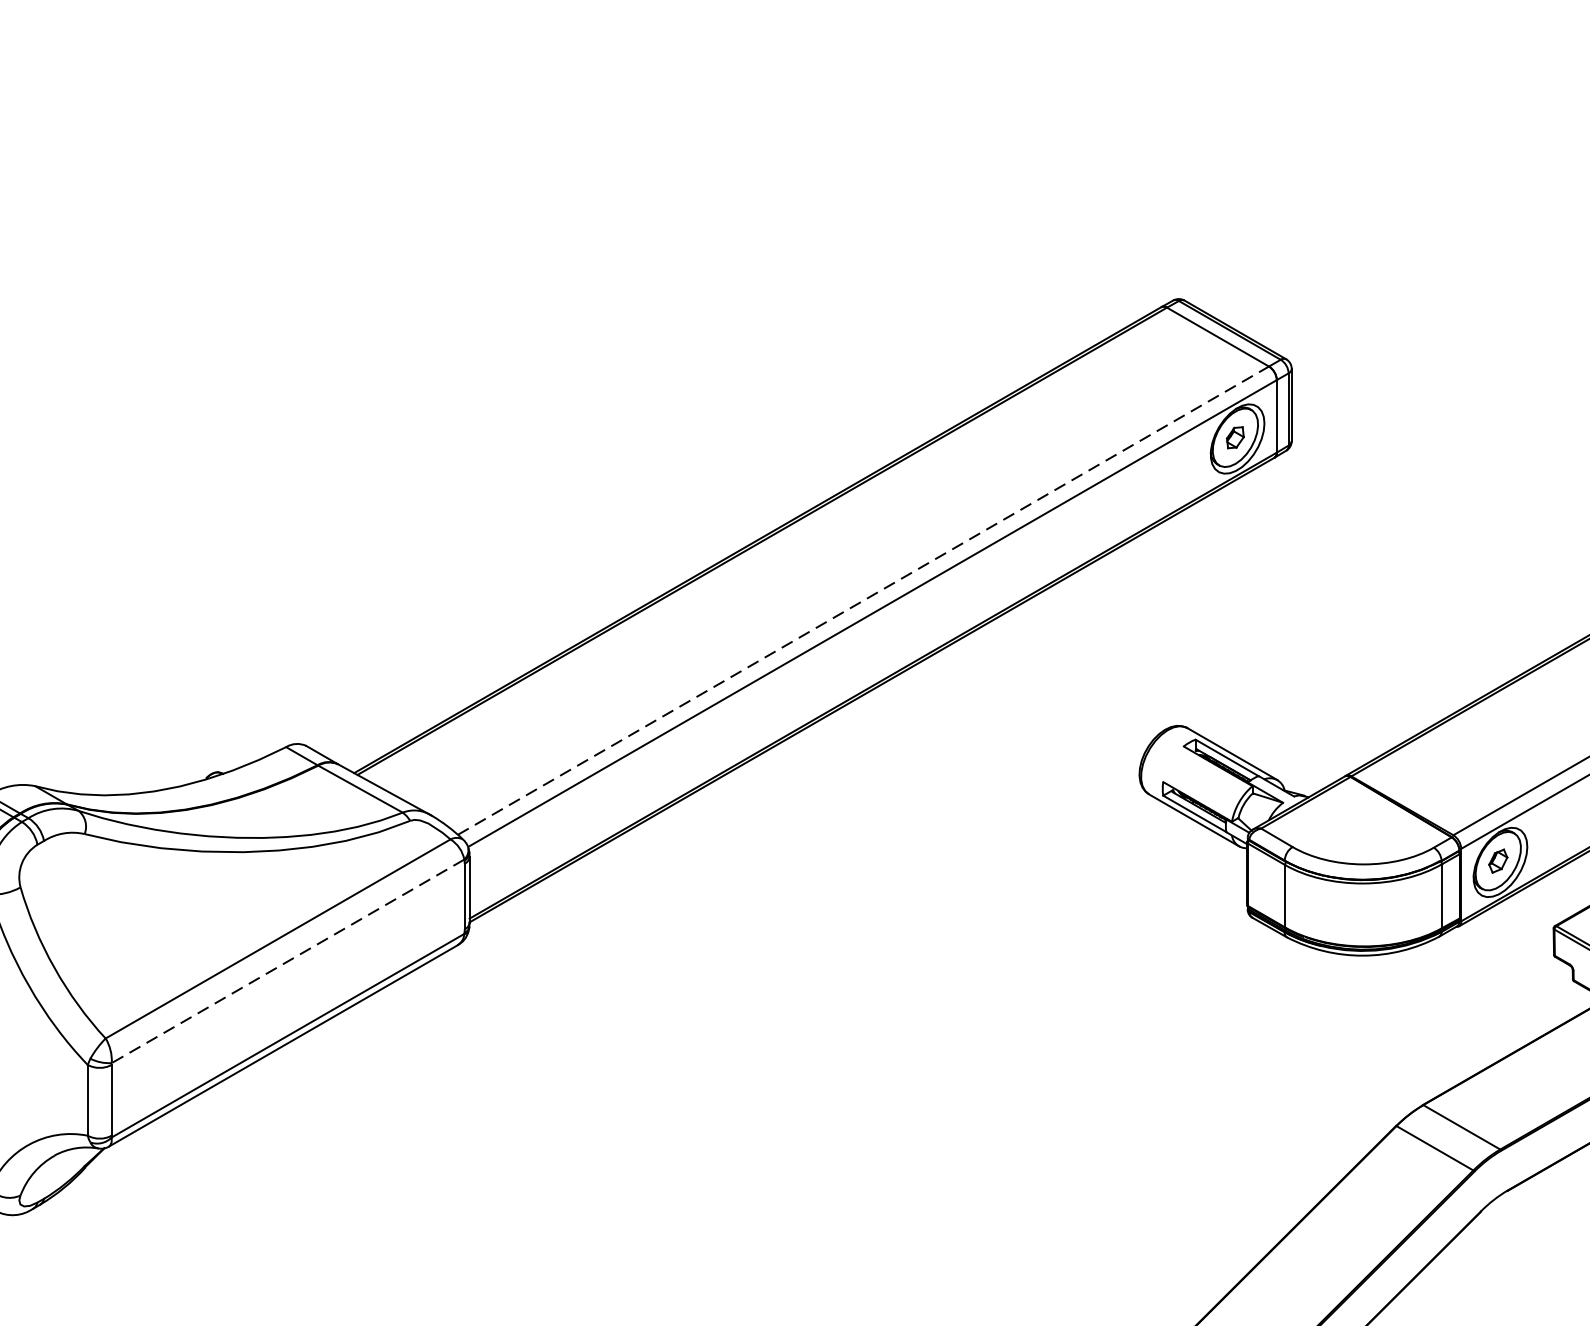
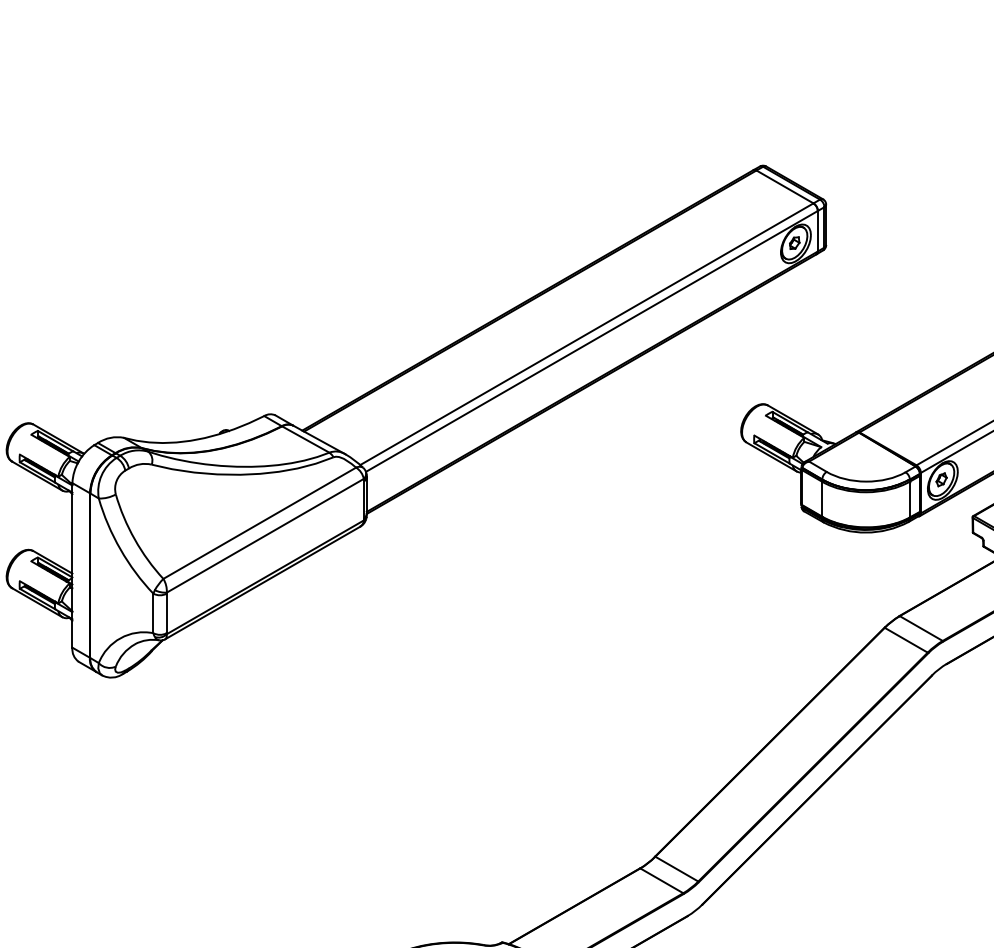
line: (862, 601) -> (586, 334), dashed -> solid
line: (288, 960) -> (265, 535), dashed -> solid

